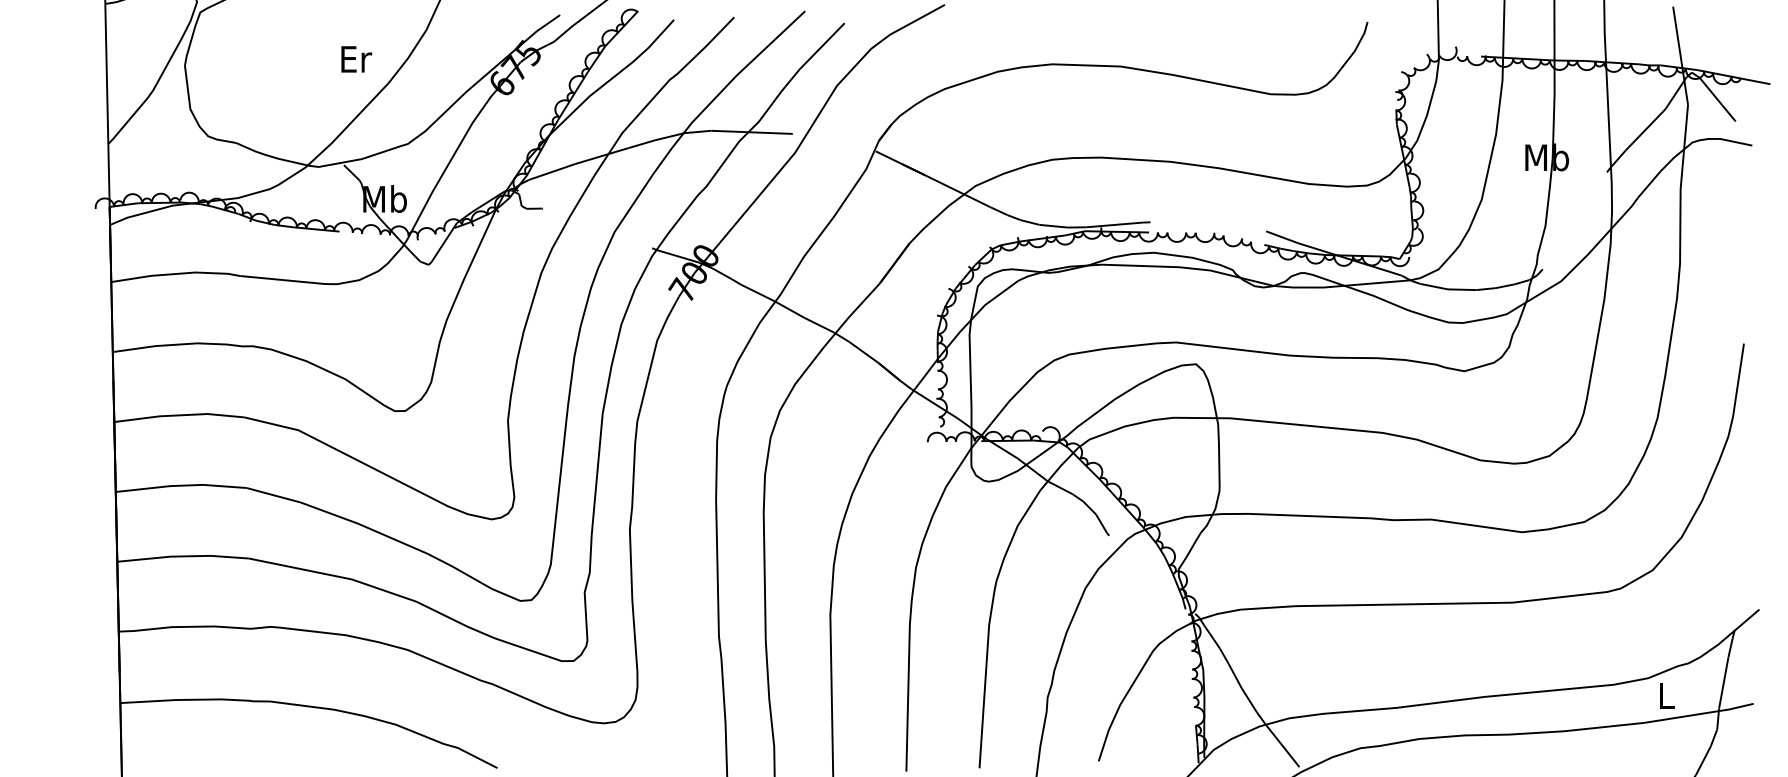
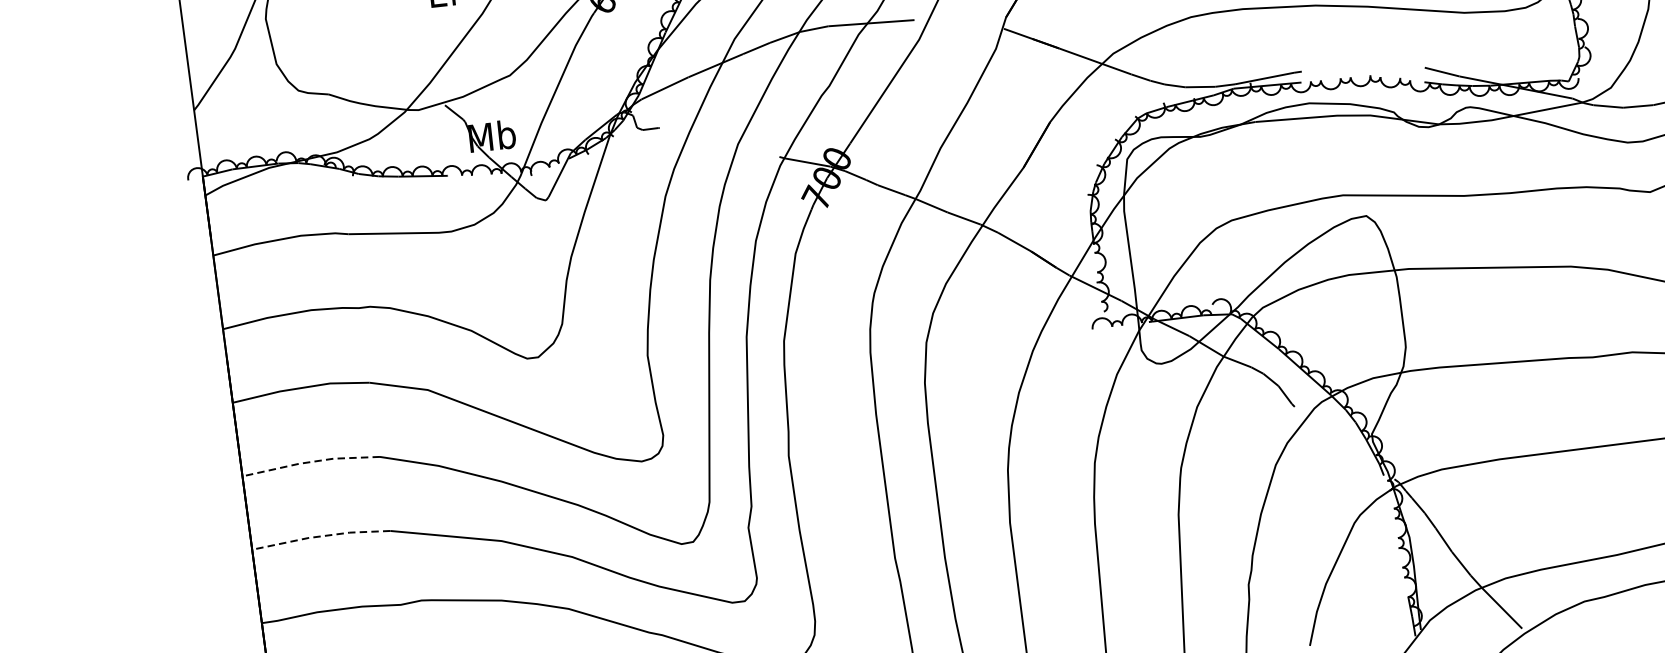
line: (180, 485) -> (309, 461), solid -> dashed
line: (182, 556) -> (320, 536), solid -> dashed

